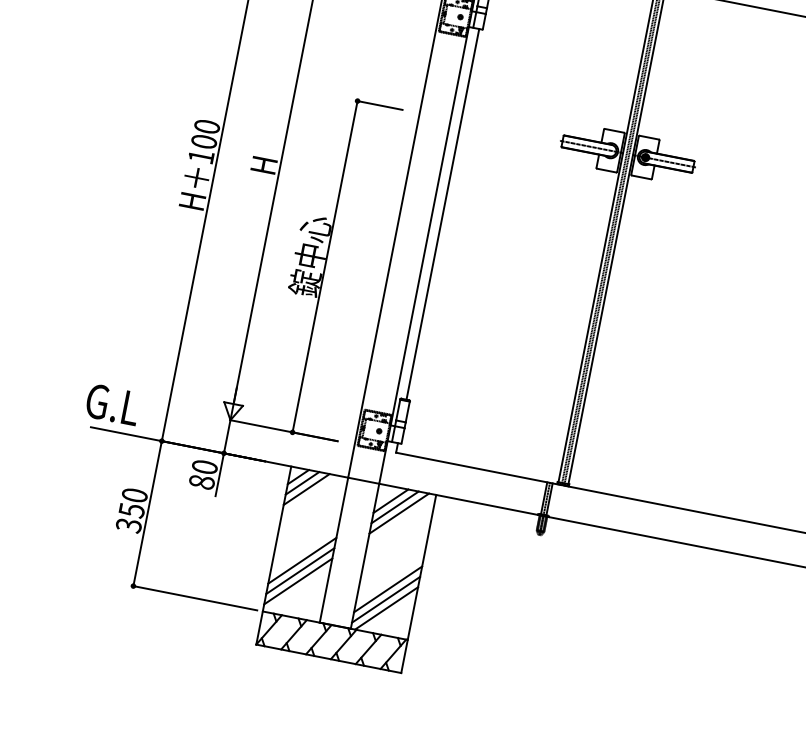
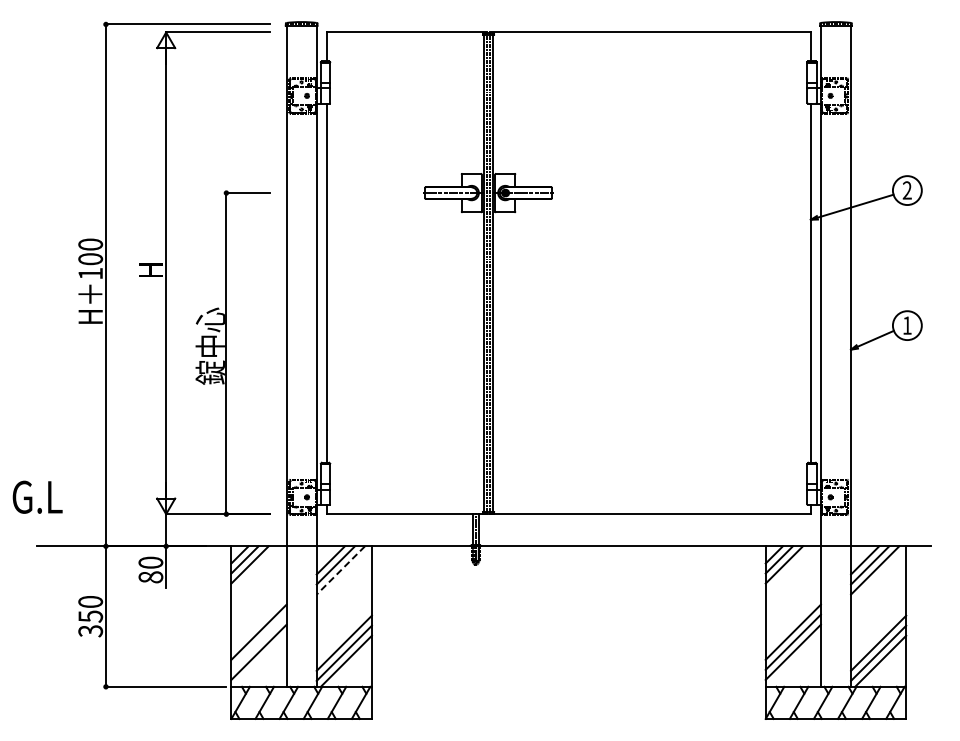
text: (112, 403) -> (37, 496), moved
line: (398, 513) -> (340, 570), solid -> dashed
line: (299, 570) -> (258, 641), removed

